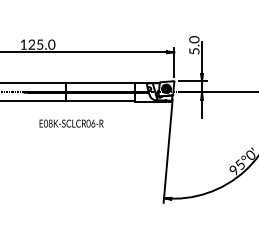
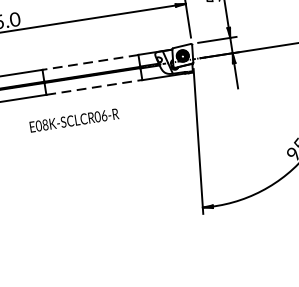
line: (100, 83) -> (90, 62), solid -> dashed
line: (100, 101) -> (94, 87), solid -> dashed
text: (71, 123) -> (74, 120), moved

